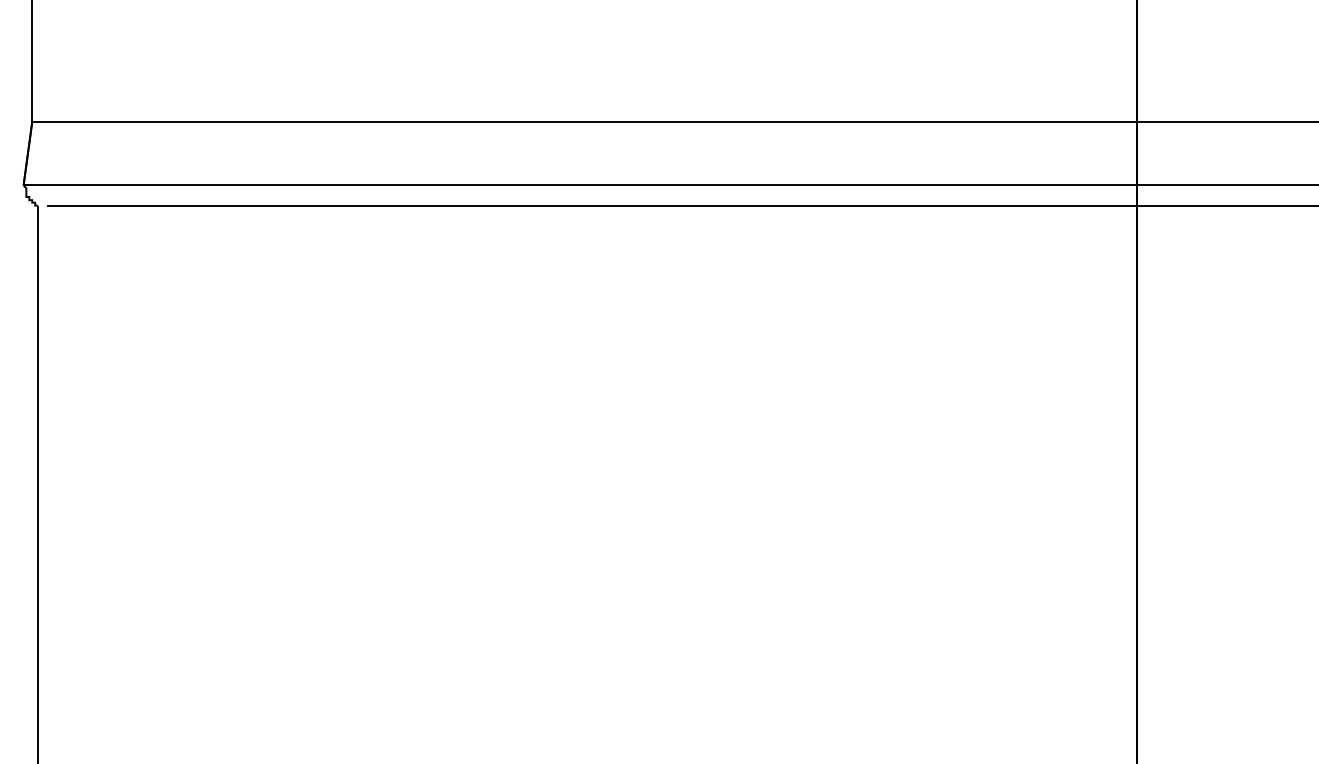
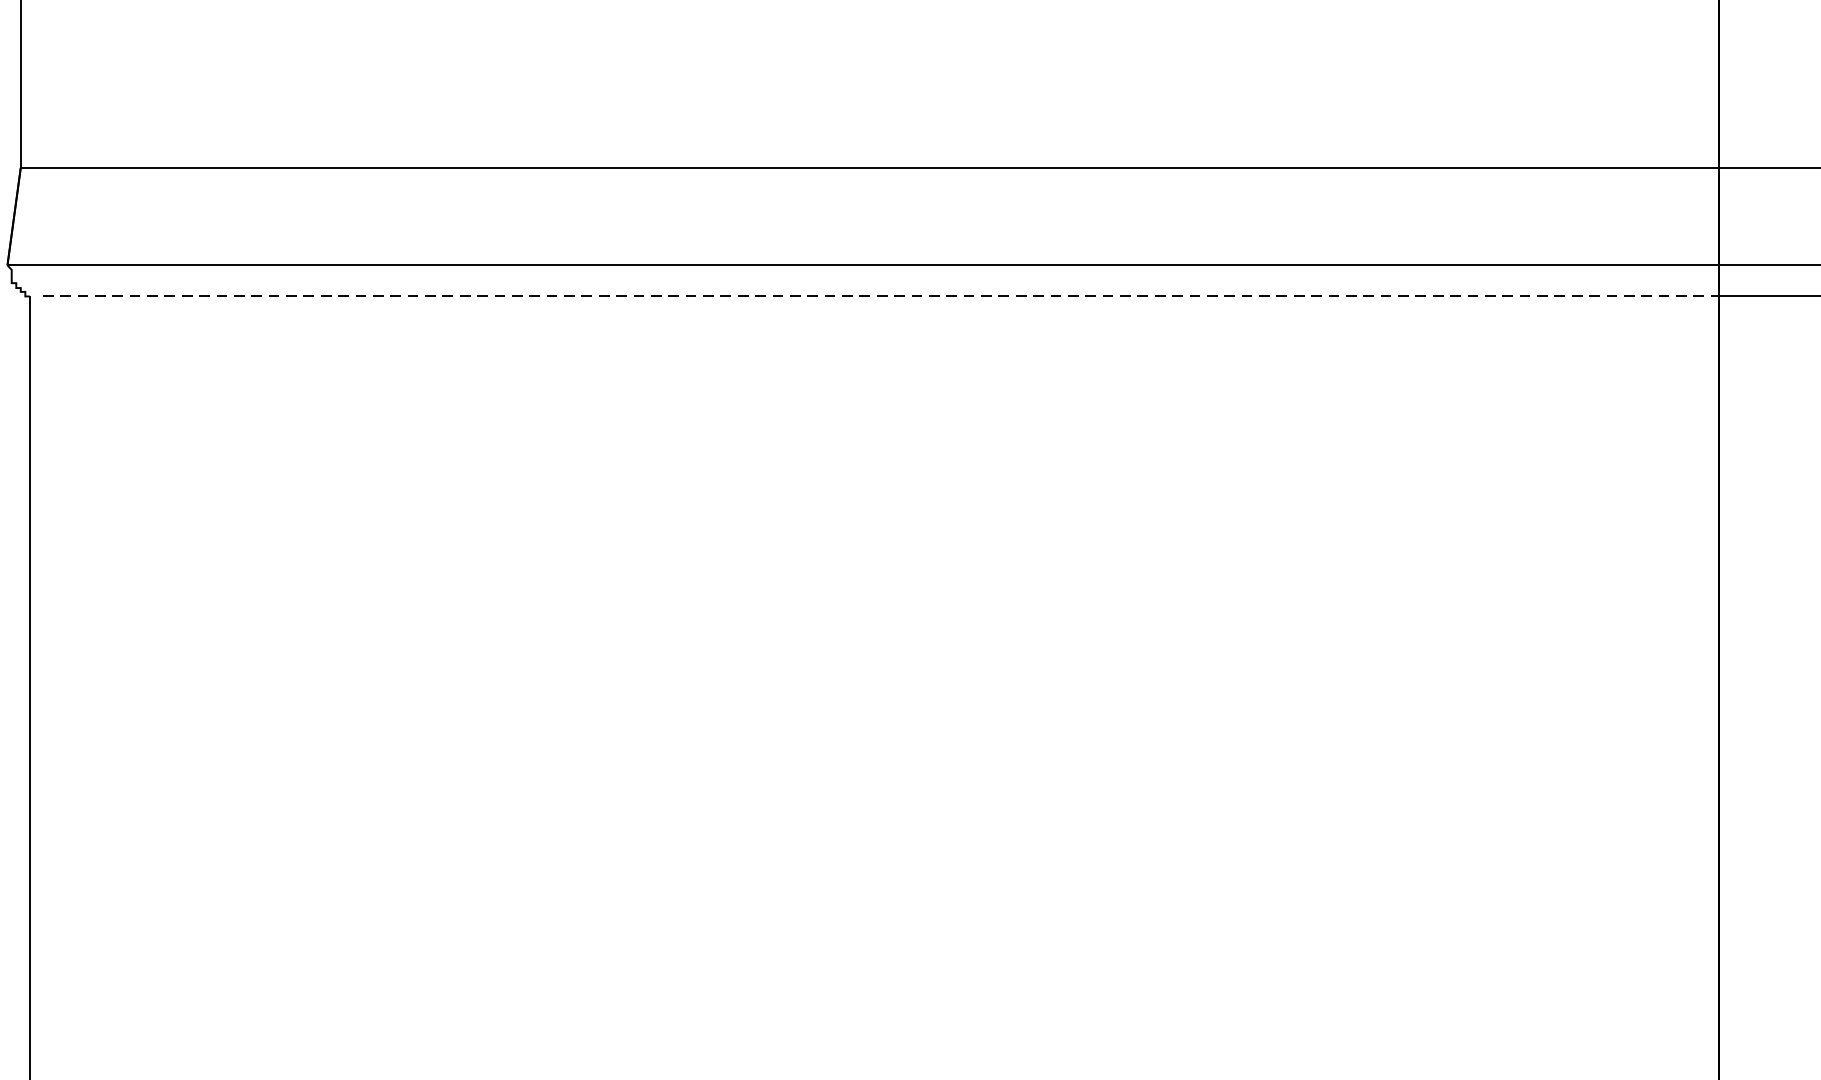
line: (592, 205) -> (882, 296), solid -> dashed

